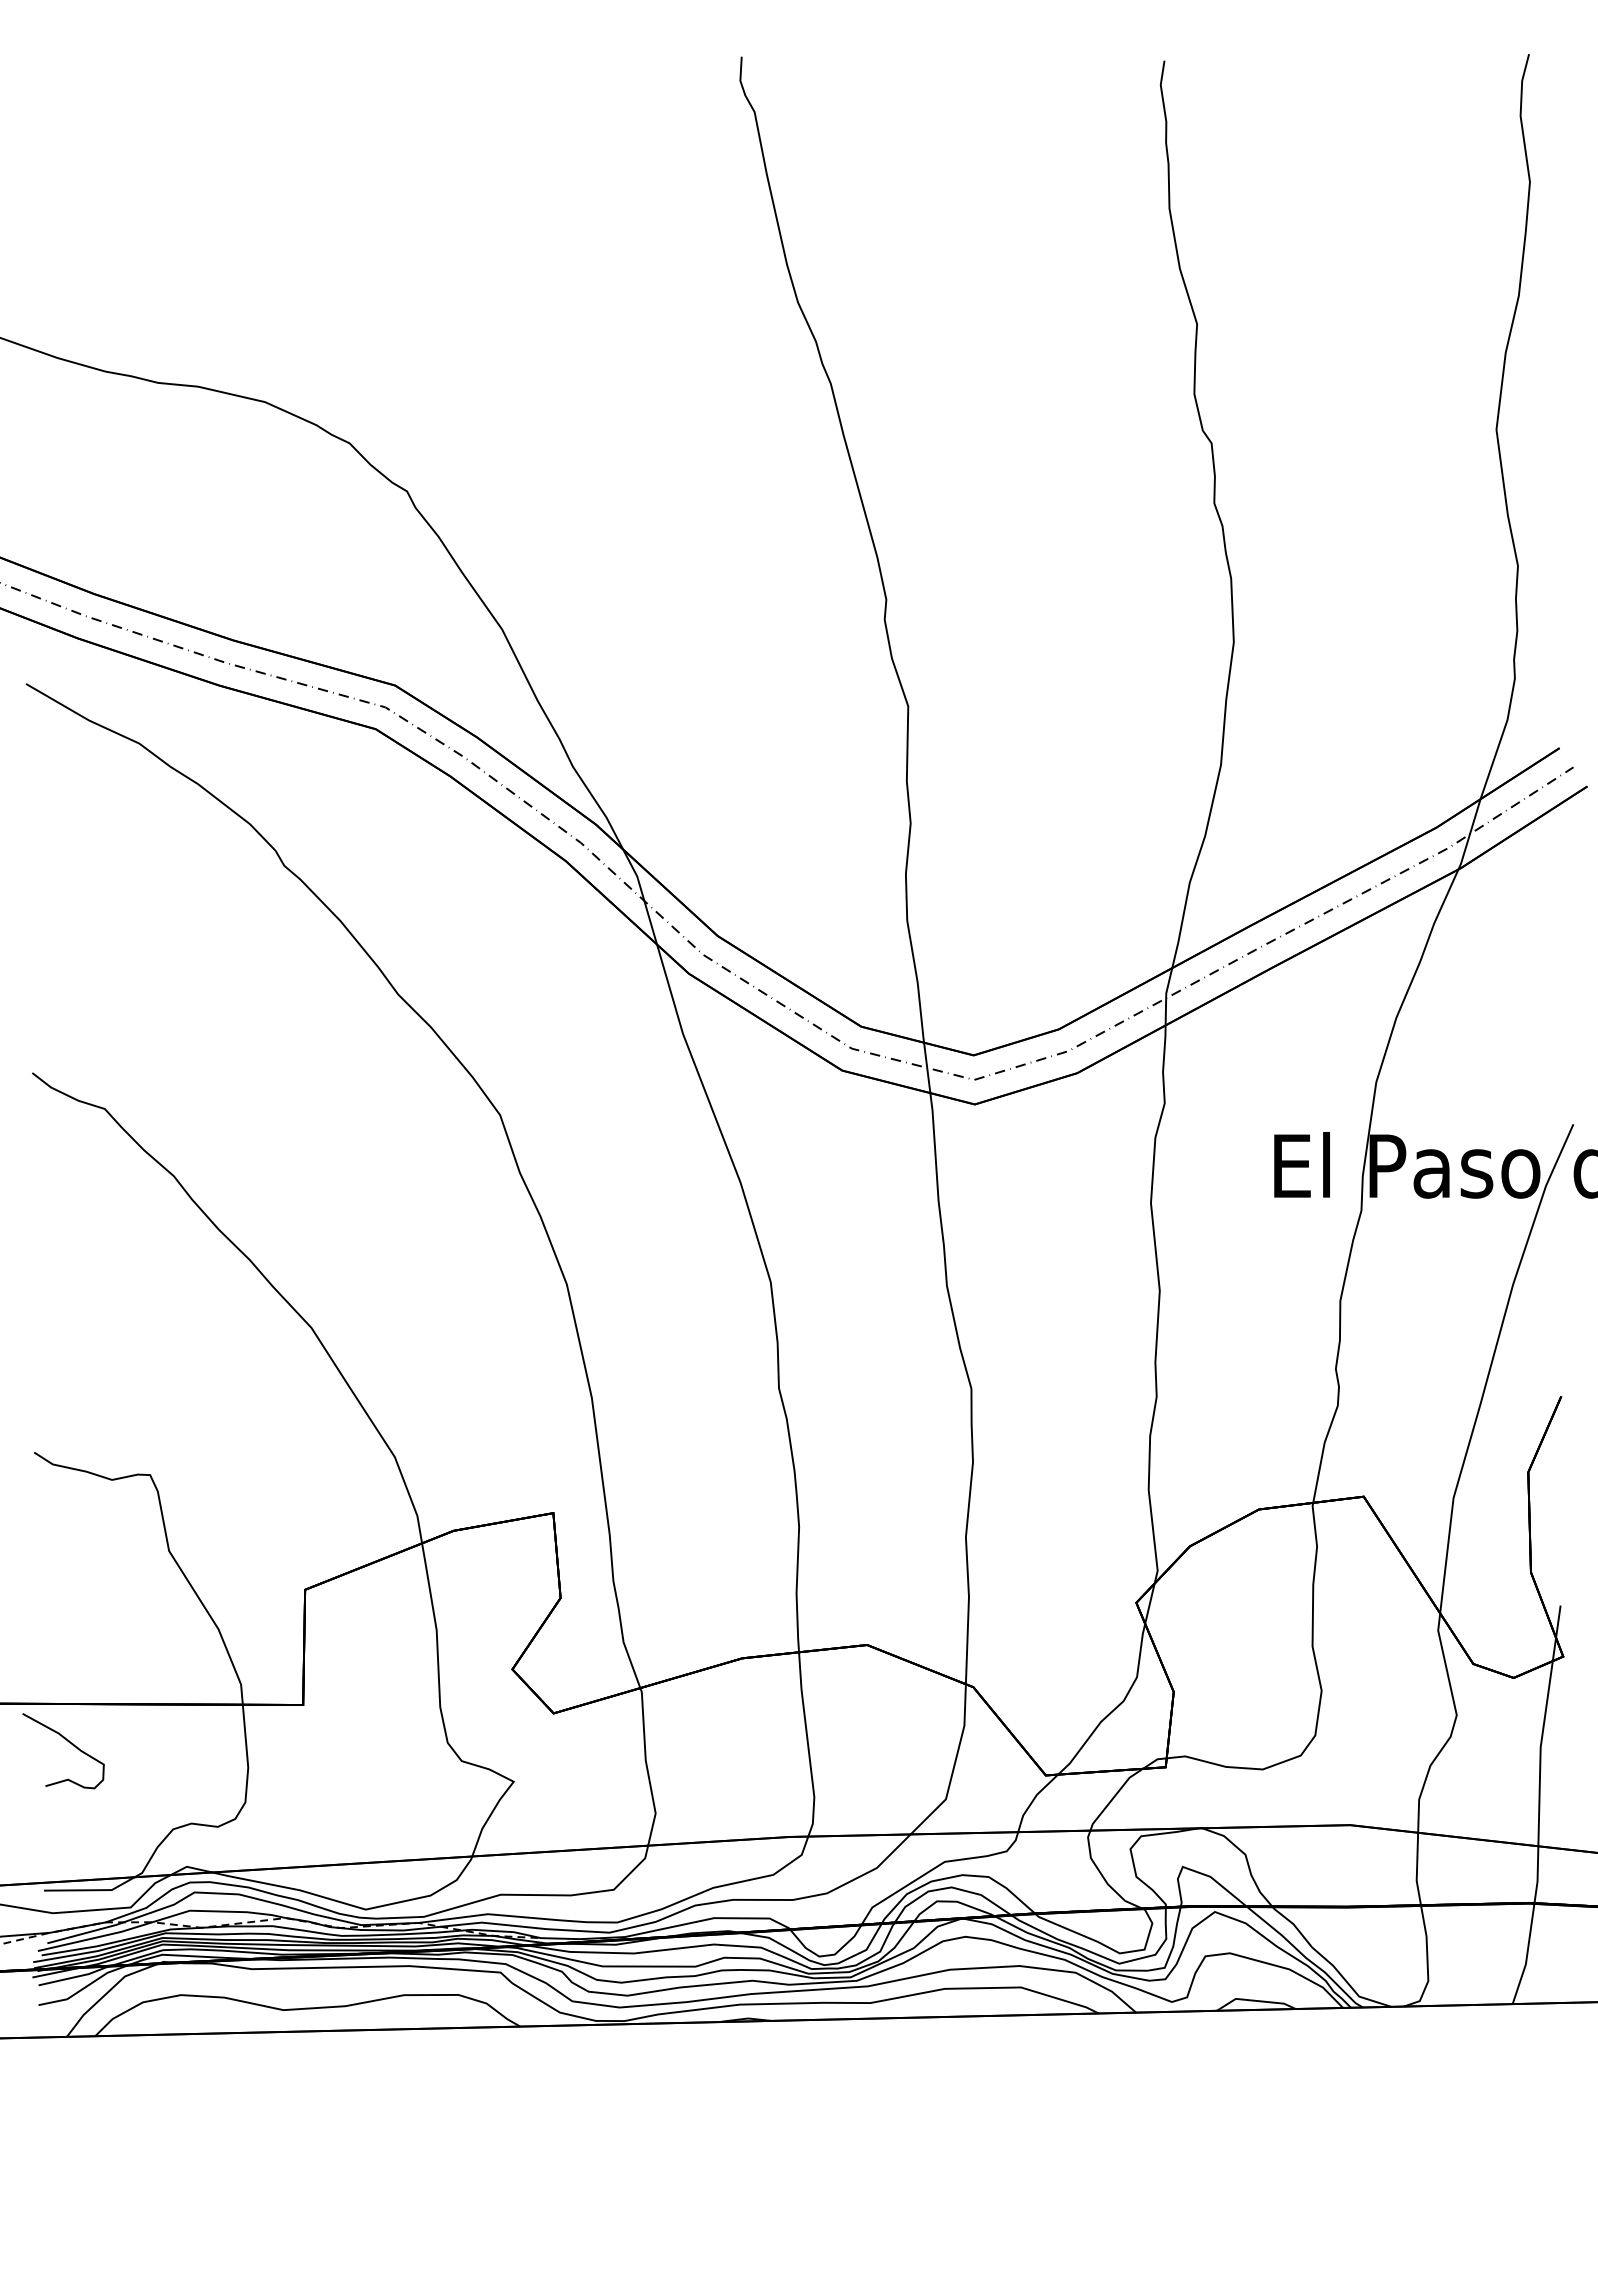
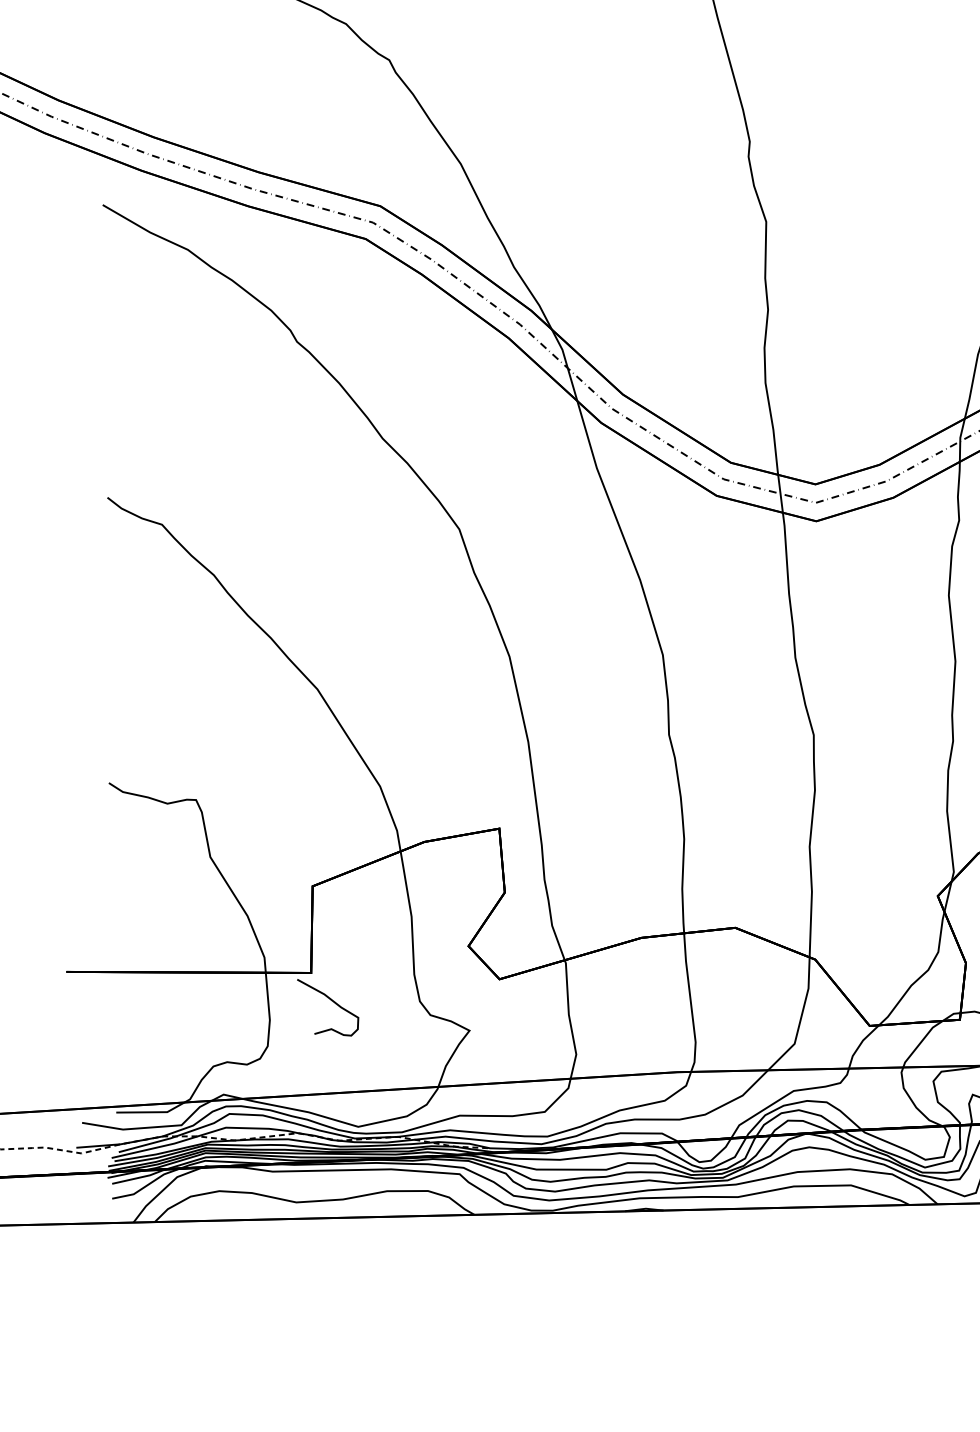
curve: (69, 1743) -> (332, 1001), moved

